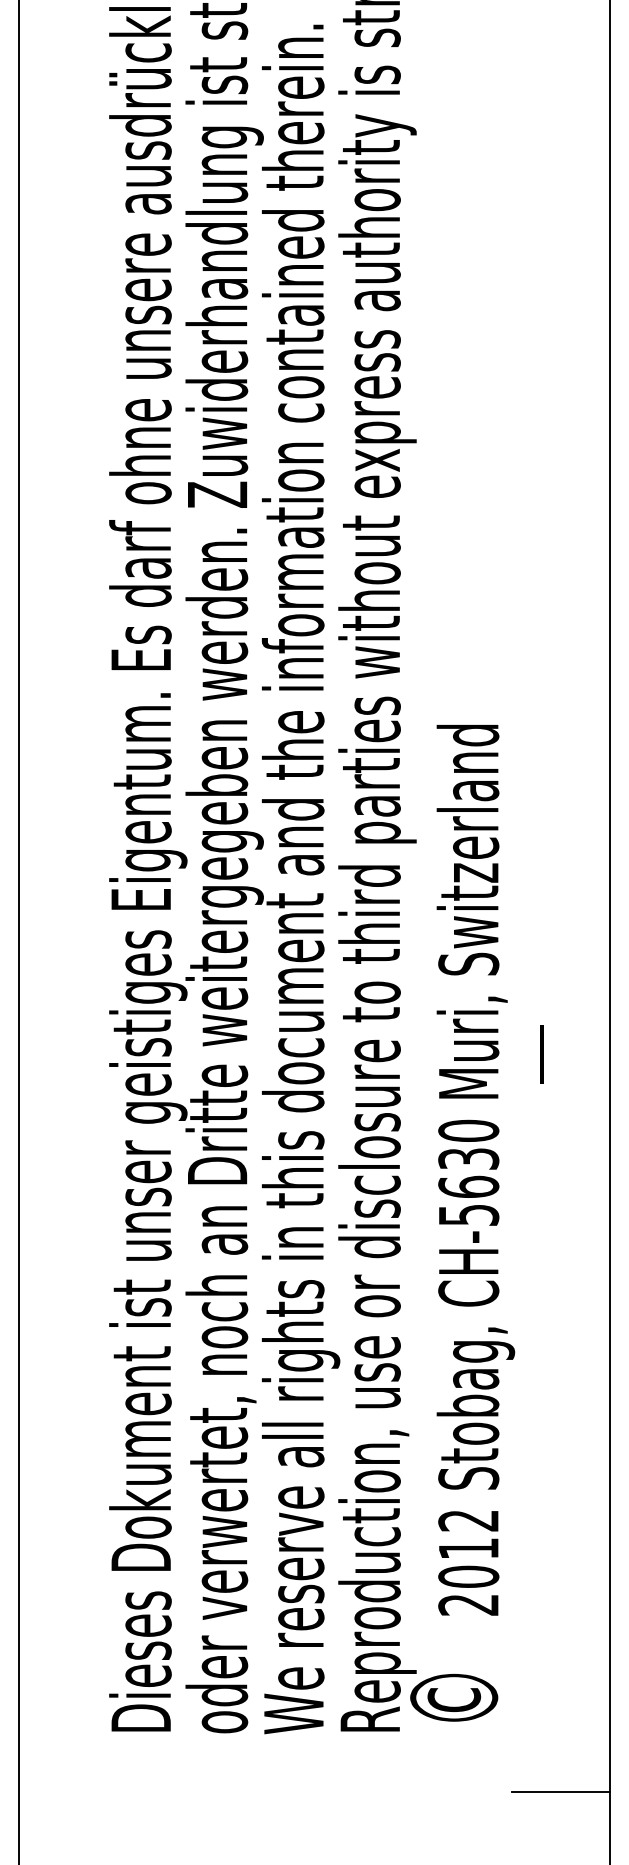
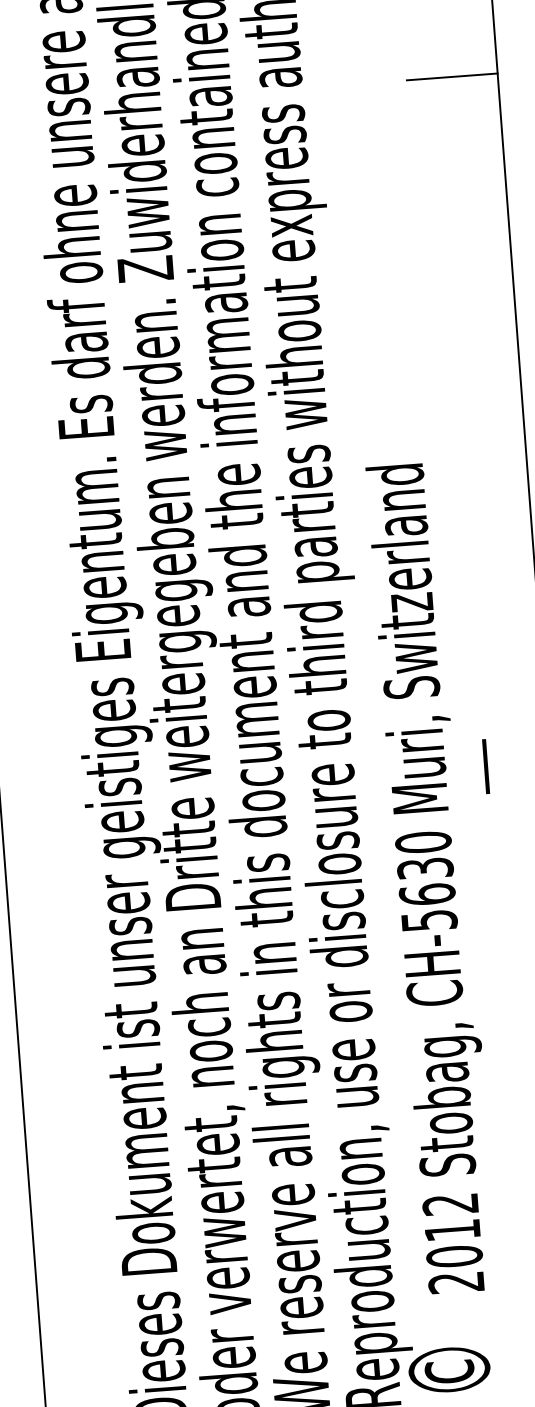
line: (561, 313) -> (452, 76), added

